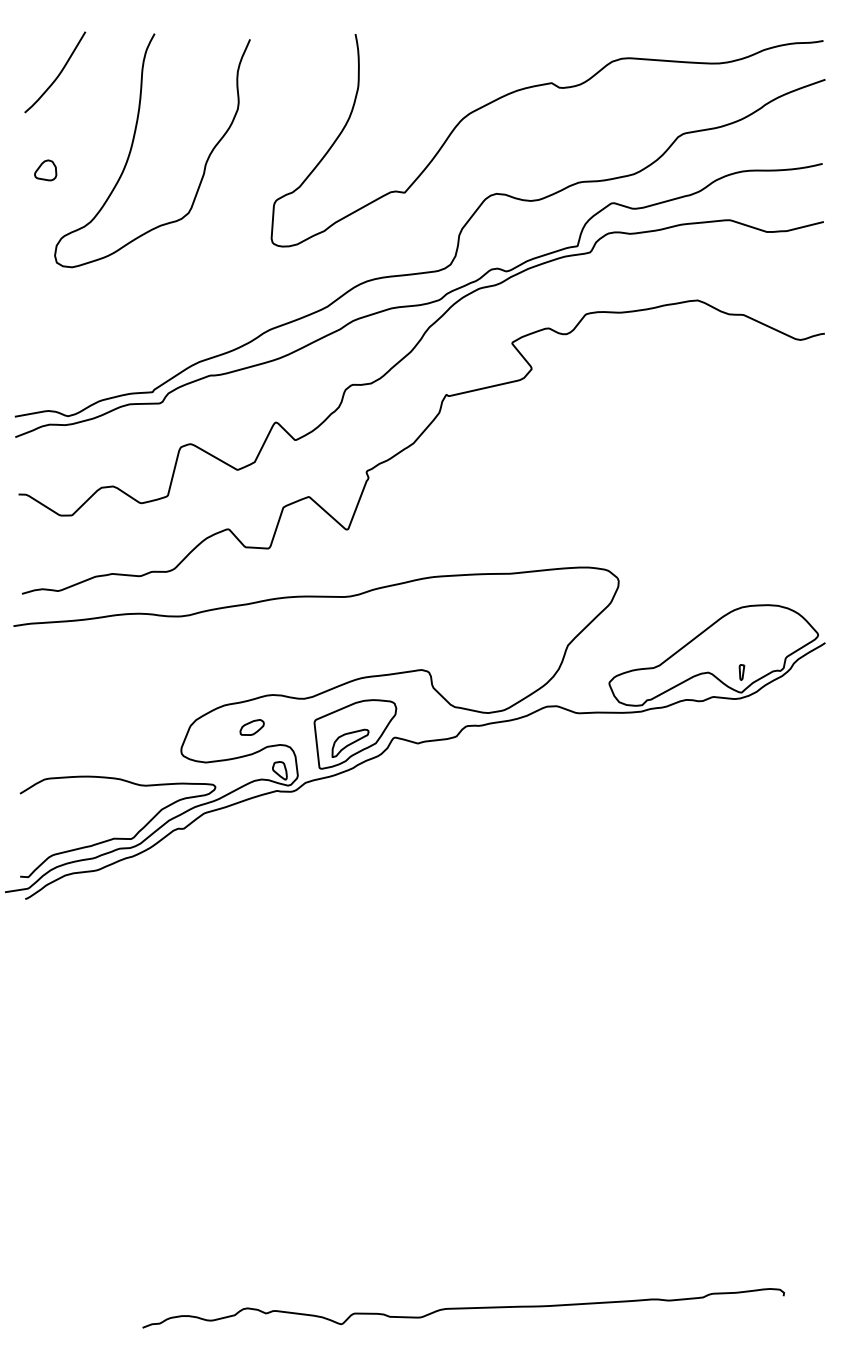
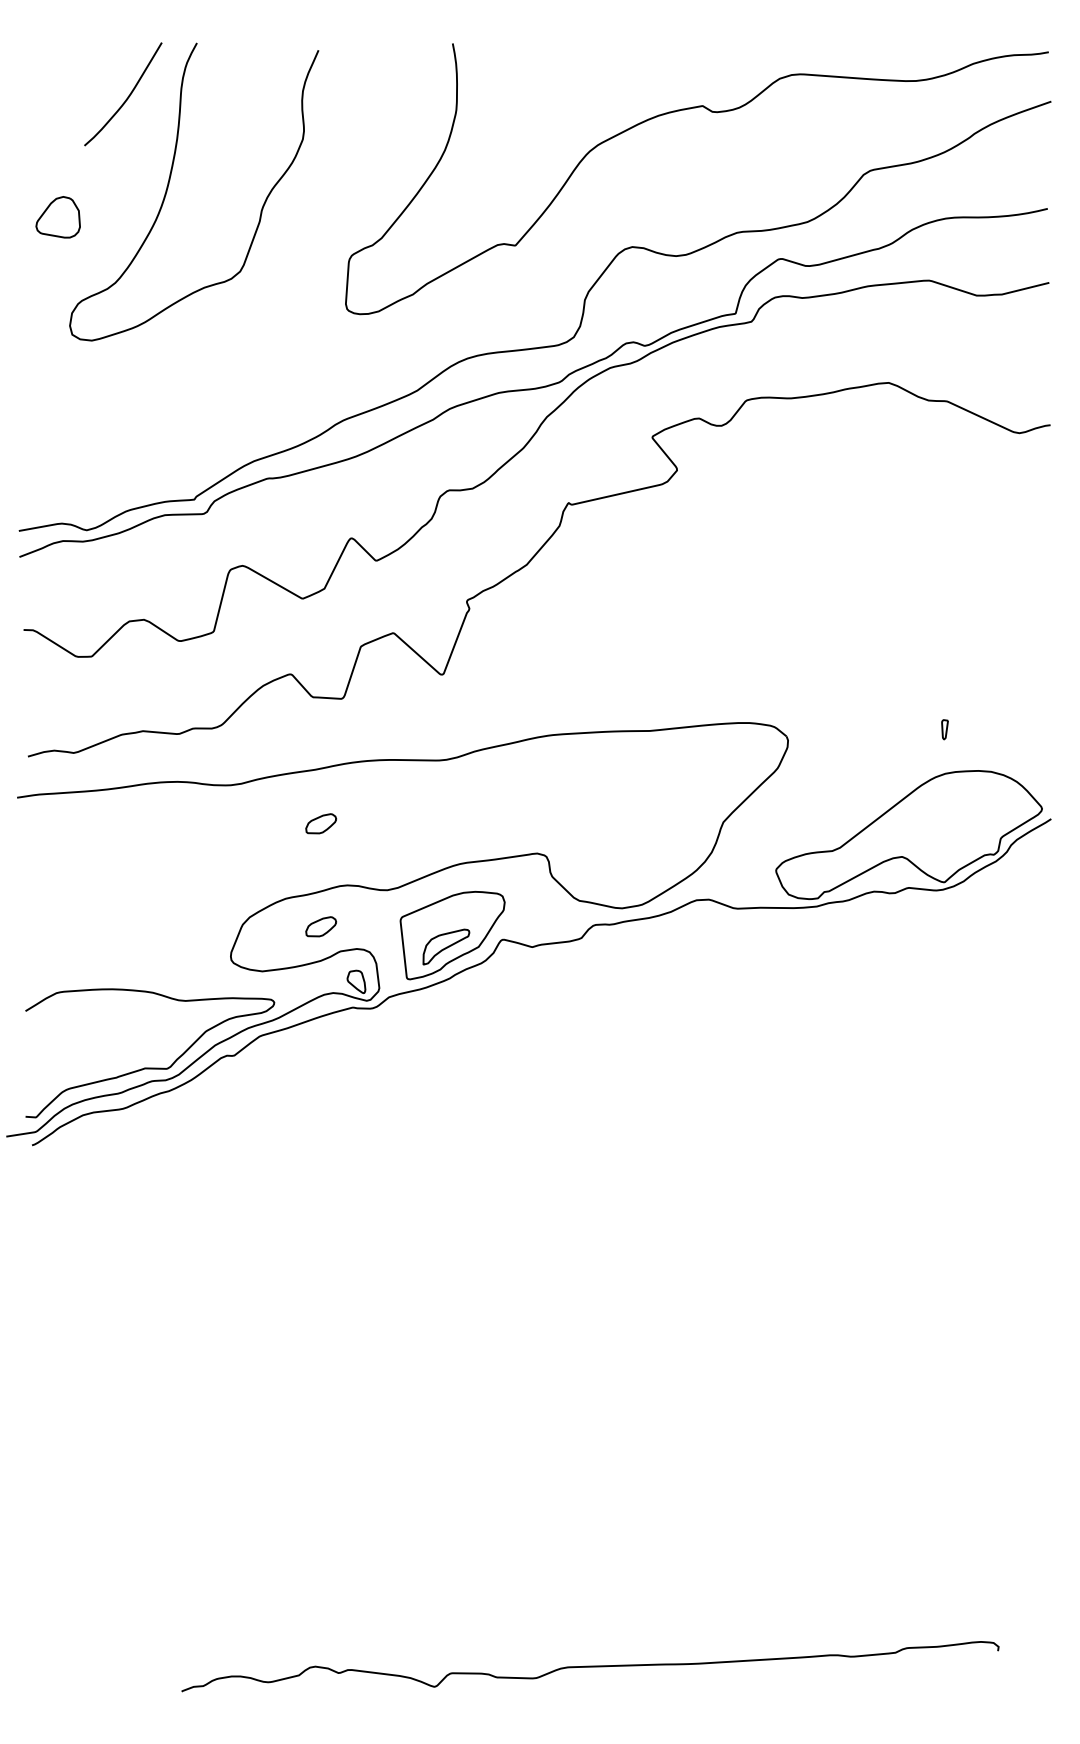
curve: (58, 74) -> (127, 96), moved
part: (45, 169) -> (57, 216), size x1.6
part: (251, 646) -> (320, 823), added
part: (741, 672) -> (944, 729), moved

